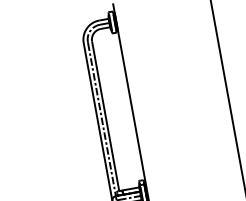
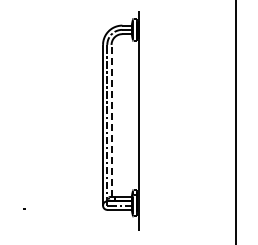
line: (105, 115) -> (111, 120), solid -> dashed

